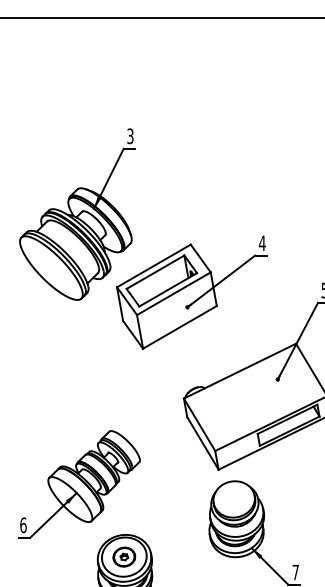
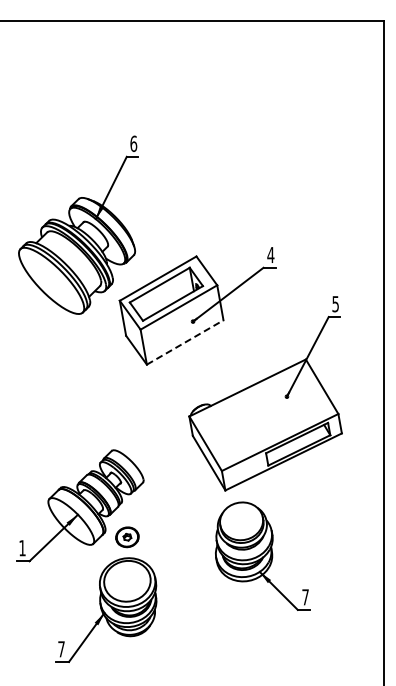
text: (130, 135) -> (133, 143), 3 -> 6
line: (180, 327) -> (185, 342), solid -> dashed
text: (23, 525) -> (22, 548), 6 -> 1
part: (124, 557) -> (127, 537), moved

